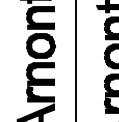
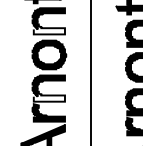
fill: (41, 24) -> (49, 29), removed
fill: (41, 80) -> (49, 96), removed

